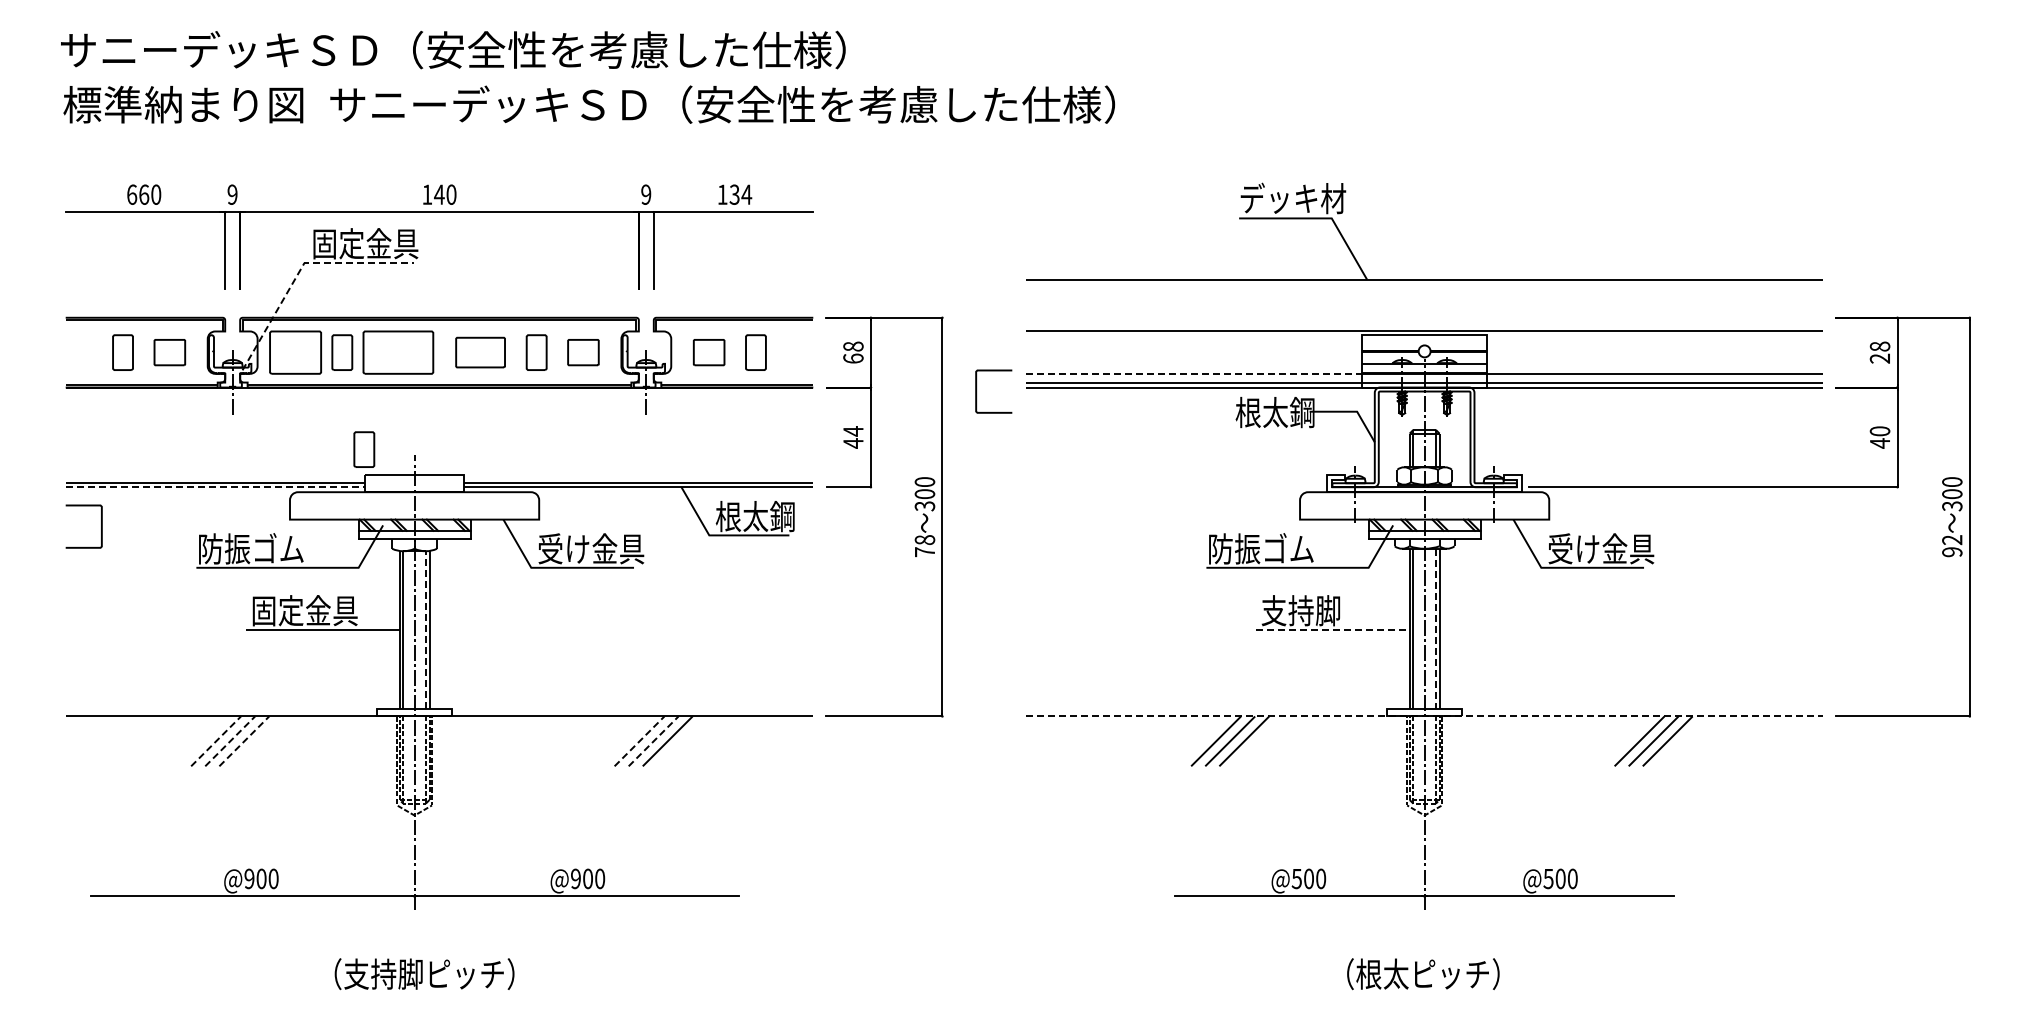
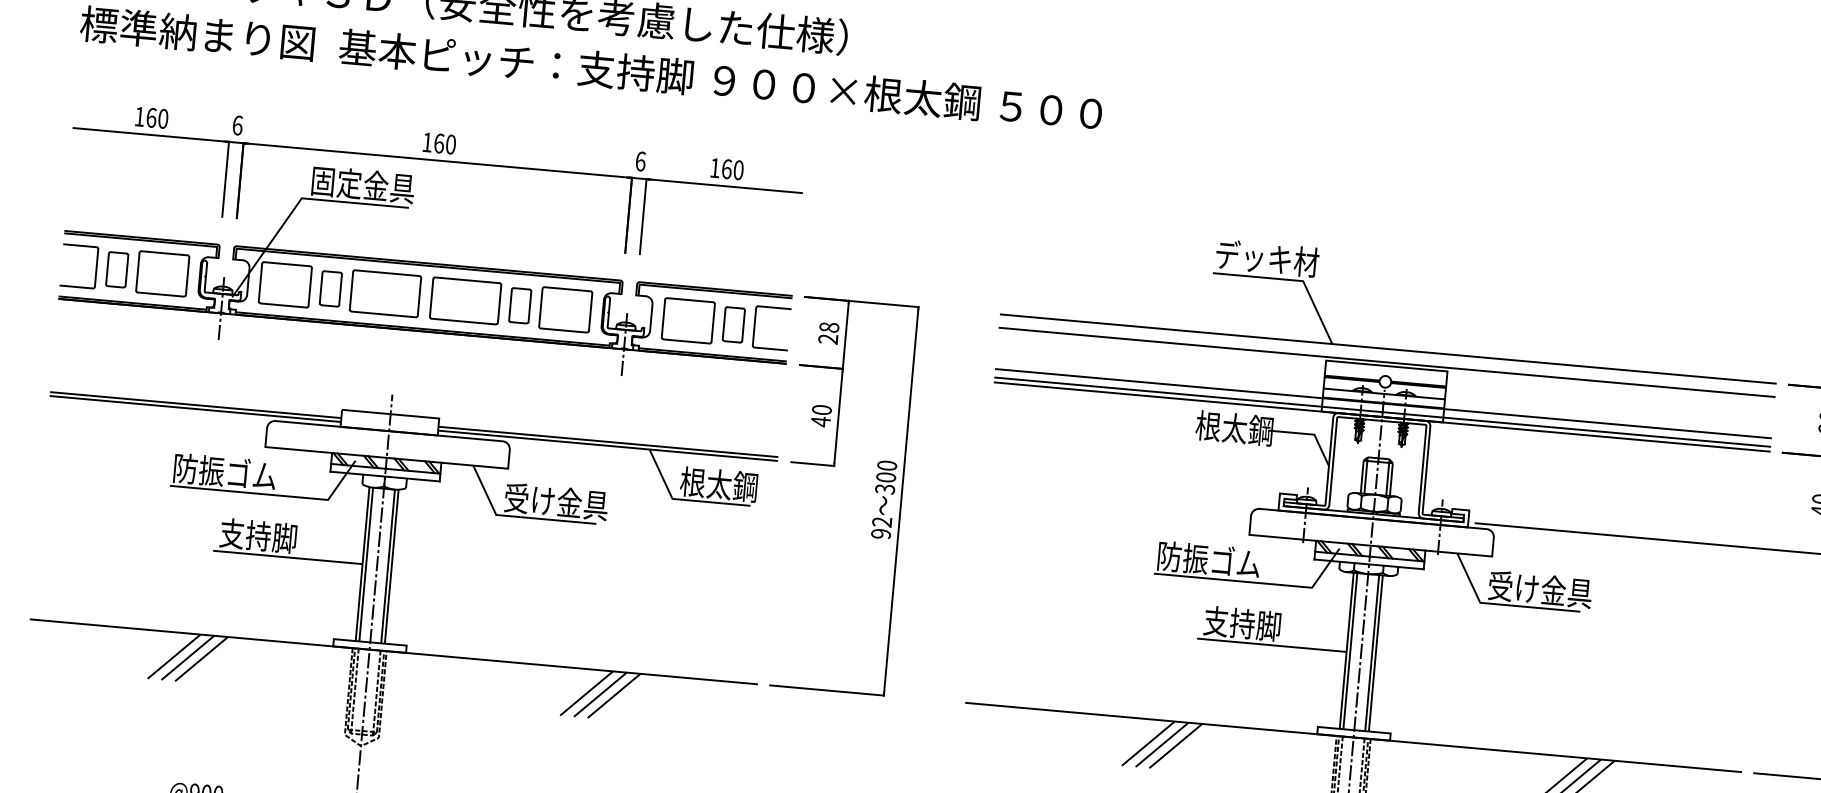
text: (722, 104) -> (722, 80), サニーデッキＳＤ（安全性を考慮した仕様） -> 基本ピッチ：支持脚 ９００×根太鋼 ５００
text: (132, 194) -> (140, 116), 660 -> 160
text: (232, 194) -> (237, 125), 9 -> 6
text: (439, 194) -> (439, 143), 140 -> 160
text: (646, 194) -> (640, 161), 9 -> 6
text: (740, 194) -> (732, 169), 134 -> 160
line: (301, 268) -> (298, 203), dashed -> solid
part: (1424, 279) -> (1388, 348), moved
part: (169, 352) -> (162, 273), size x1.67
part: (480, 352) -> (465, 300), size x1.43
part: (583, 352) -> (565, 309), size x1.67
part: (708, 352) -> (687, 320), size x1.67
text: (853, 358) -> (828, 339), 68 -> 28
line: (1194, 373) -> (1159, 383), dashed -> solid
curve: (977, 391) -> (755, 326), moved
text: (853, 431) -> (822, 410), 44 -> 40
part: (364, 449) -> (344, 385), removed
line: (215, 487) -> (195, 409), dashed -> solid
curve: (101, 526) -> (96, 267), moved
text: (924, 546) -> (881, 528), 78 -> 92
text: (304, 610) -> (271, 536), 固定金具 -> 支持脚
line: (1435, 629) -> (1371, 653), dashed -> solid
line: (425, 630) -> (387, 566), dashed -> solid
line: (1332, 630) -> (1271, 645), dashed -> solid
line: (1424, 716) -> (1353, 737), dashed -> solid
line: (216, 741) -> (174, 656), dashed -> solid
line: (230, 741) -> (188, 658), dashed -> solid
line: (244, 741) -> (201, 659), dashed -> solid
line: (639, 741) -> (586, 693), dashed -> solid
line: (653, 741) -> (600, 694), dashed -> solid

